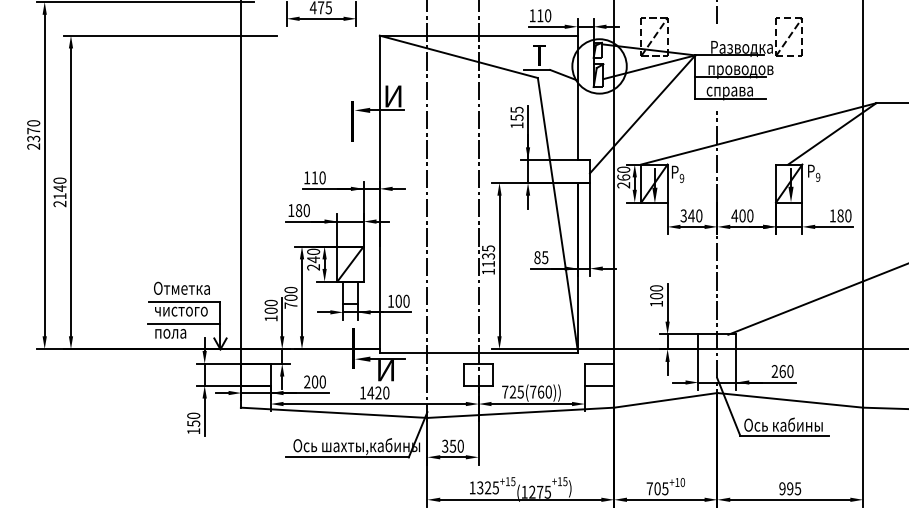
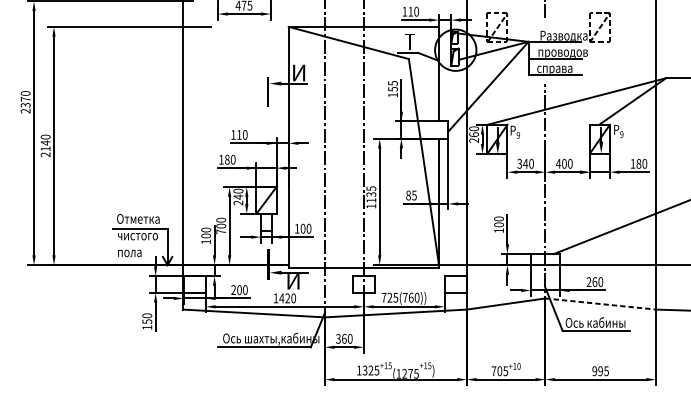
line: (184, 323) -> (140, 245), removed
line: (790, 400) -> (600, 304), solid -> dashed
text: (452, 445) -> (343, 338), 350 -> 360

